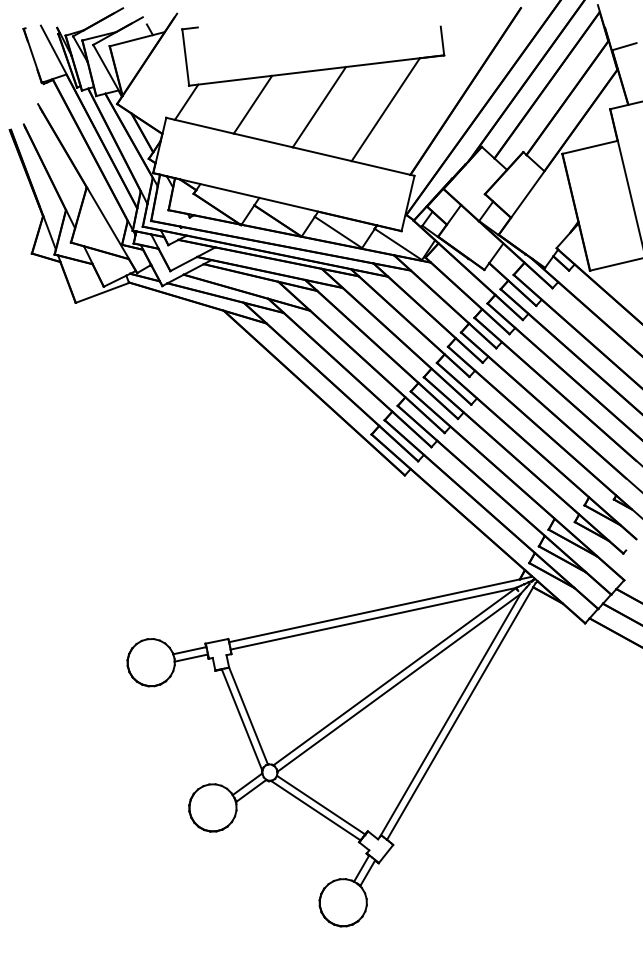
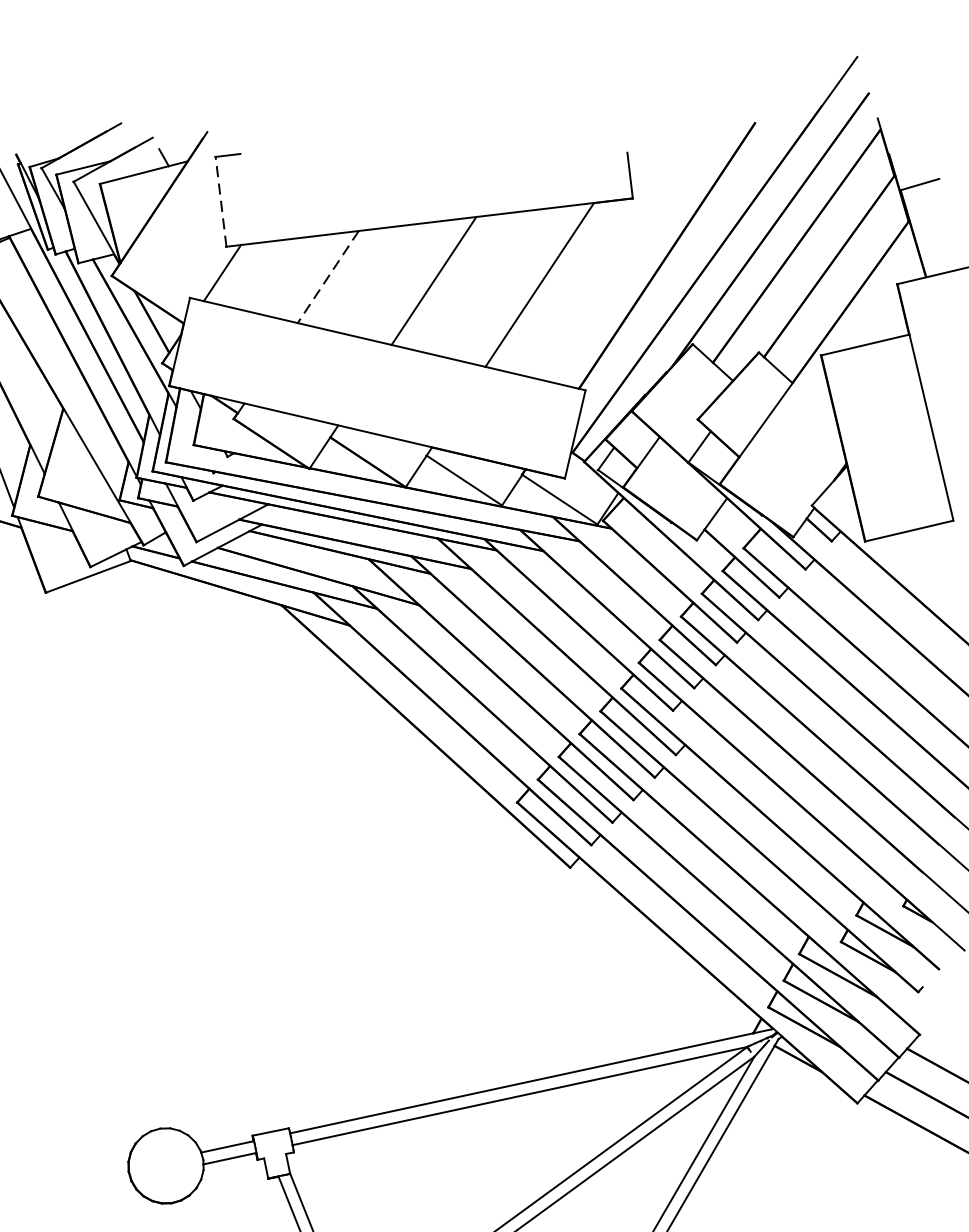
line: (185, 57) -> (220, 201), solid -> dashed
line: (253, 104) -> (329, 276), solid -> dashed

